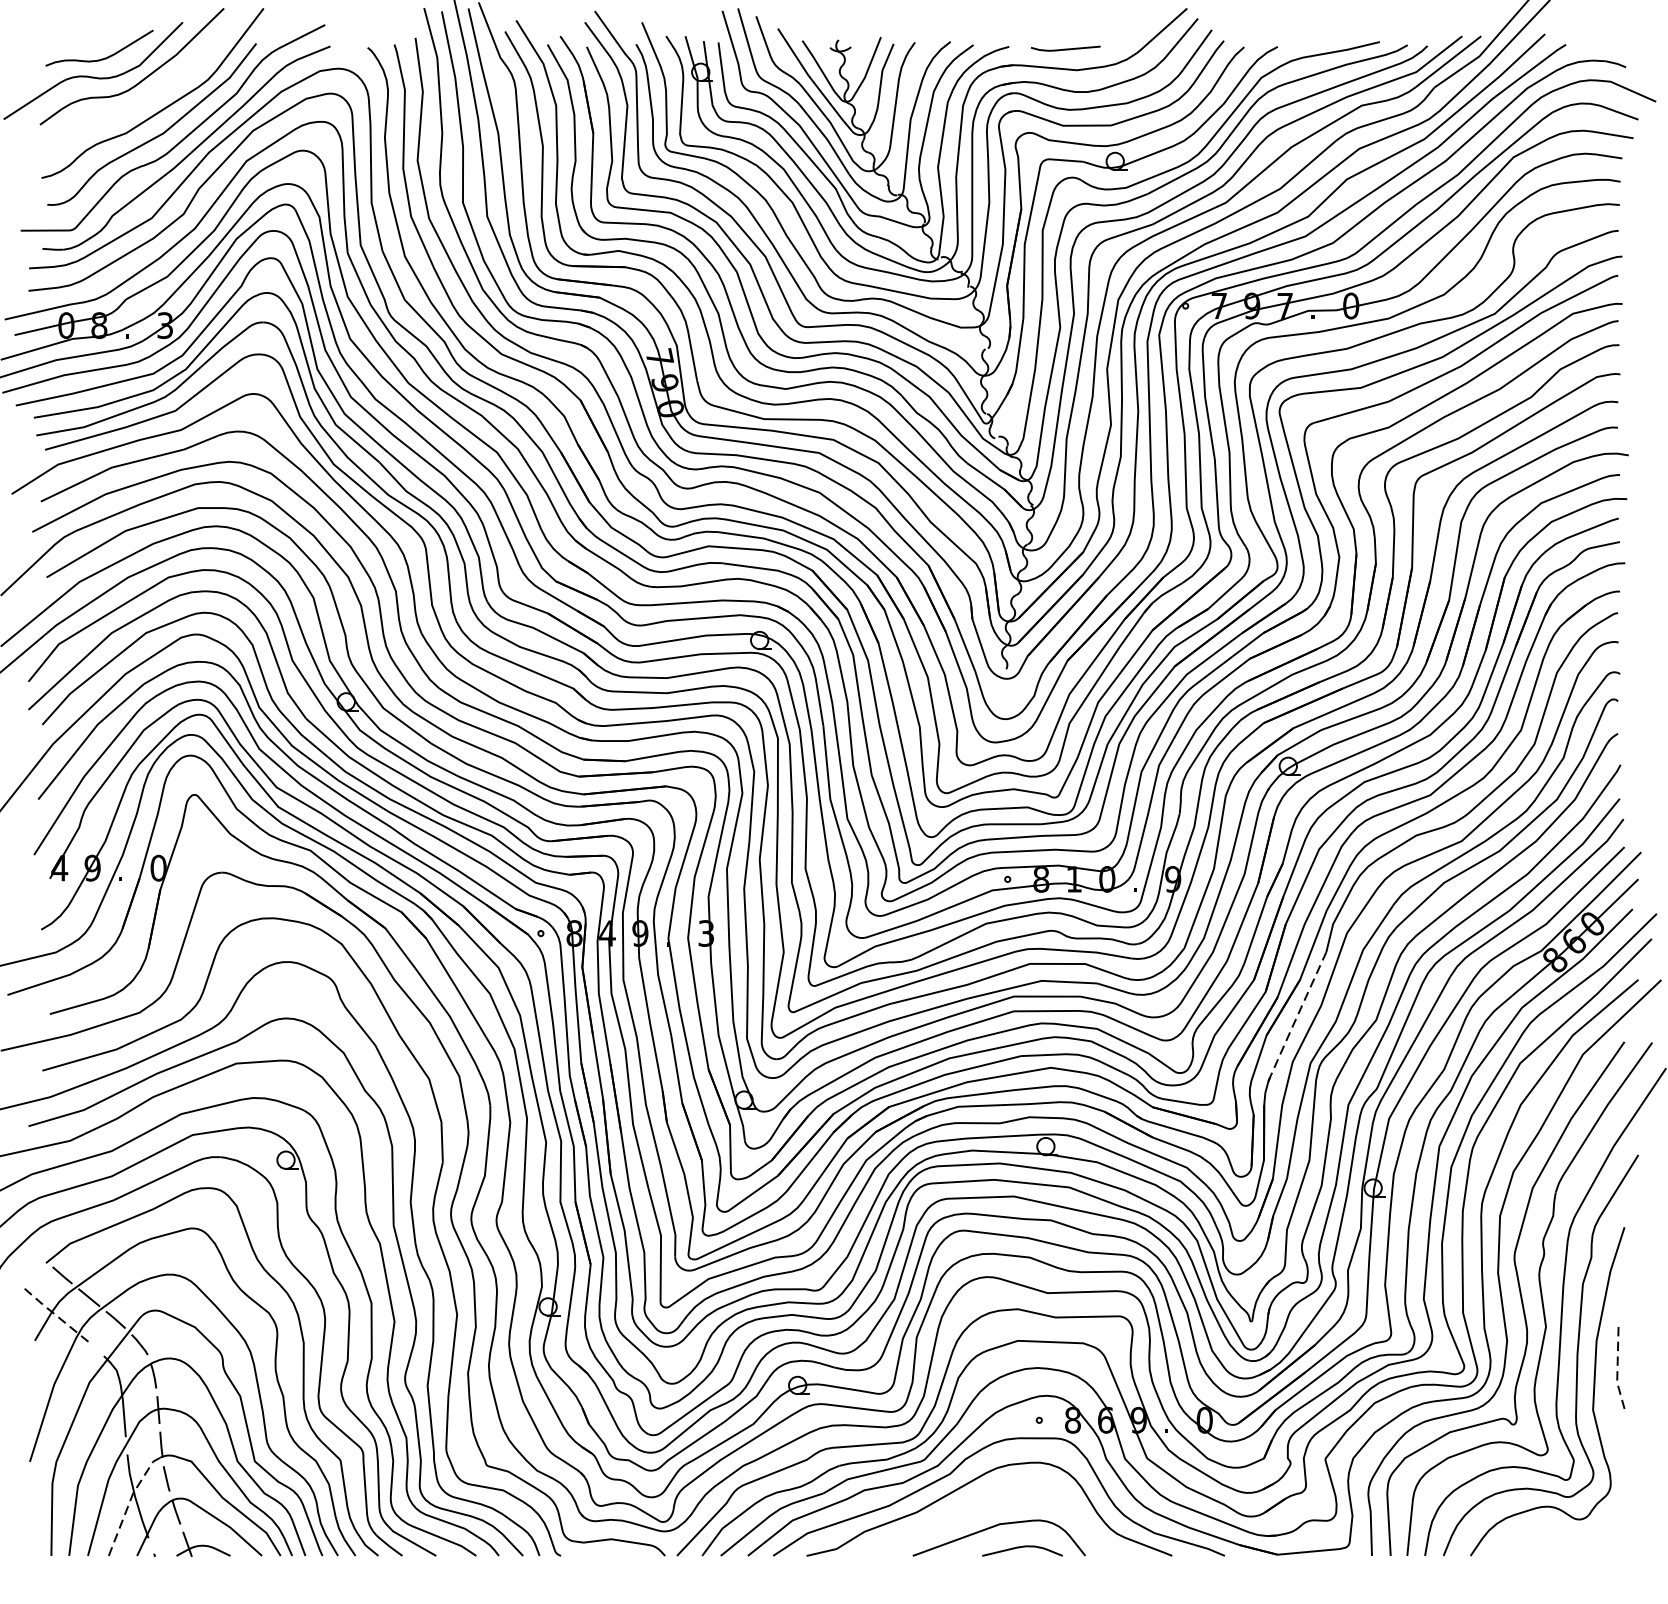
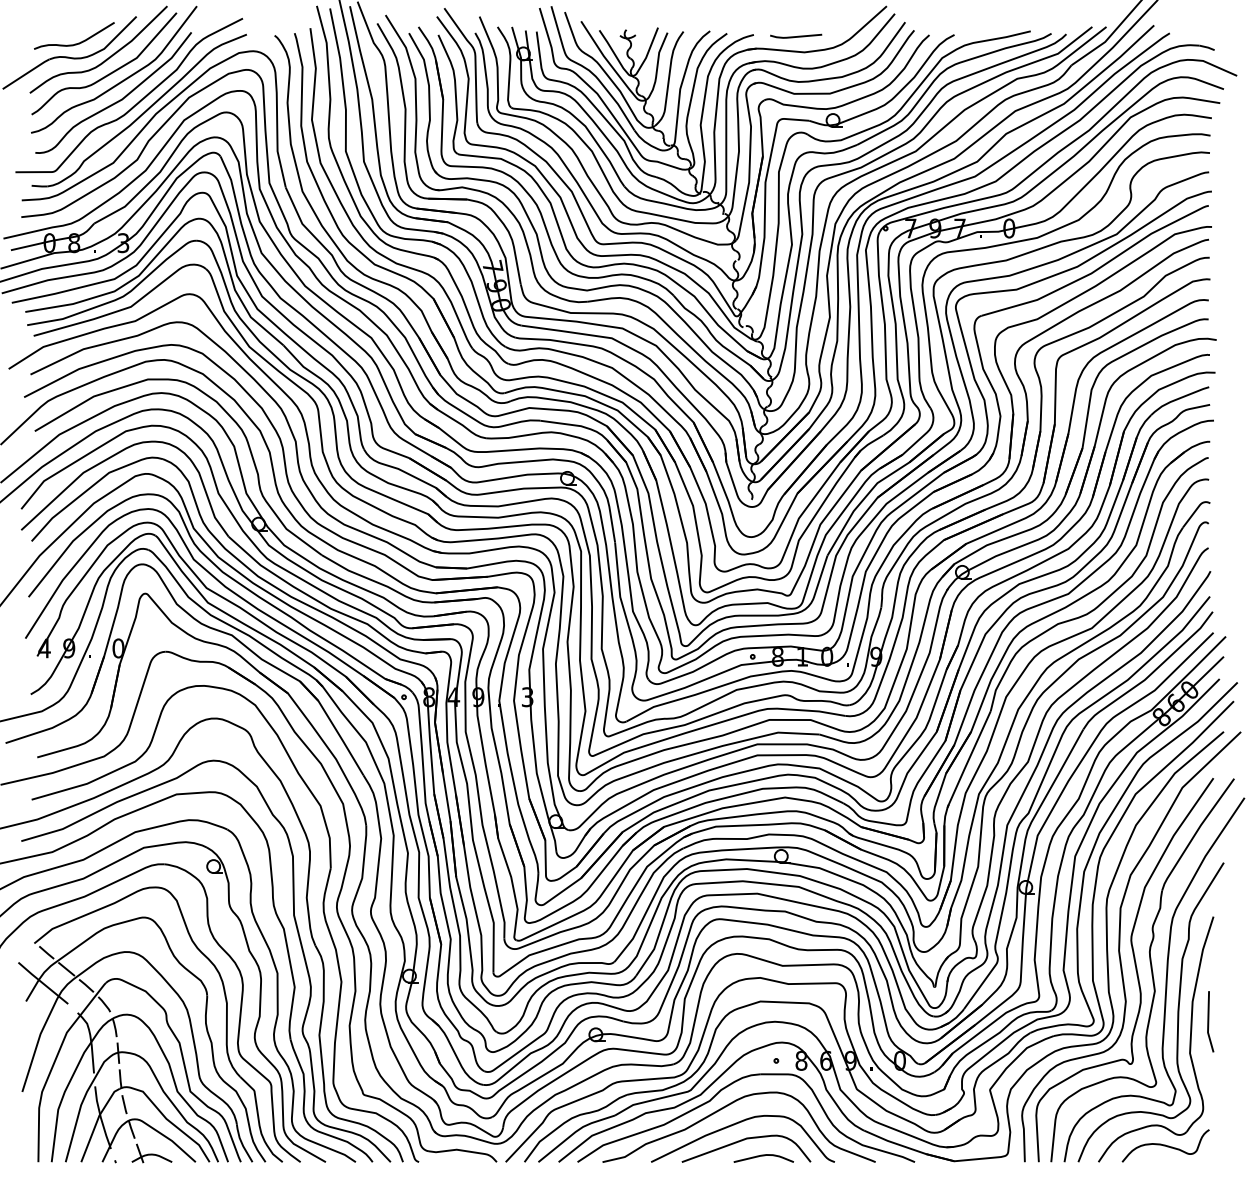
curve: (145, 98) -> (108, 73), added
line: (1296, 1018) -> (968, 760), dashed -> solid
line: (58, 1316) -> (43, 983), dashed -> solid
line: (1617, 1368) -> (1208, 1022), dashed -> solid
line: (129, 1501) -> (96, 1121), dashed -> solid
curve: (985, 1505) -> (736, 1124), added
curve: (1560, 1533) -> (1165, 1145), added

